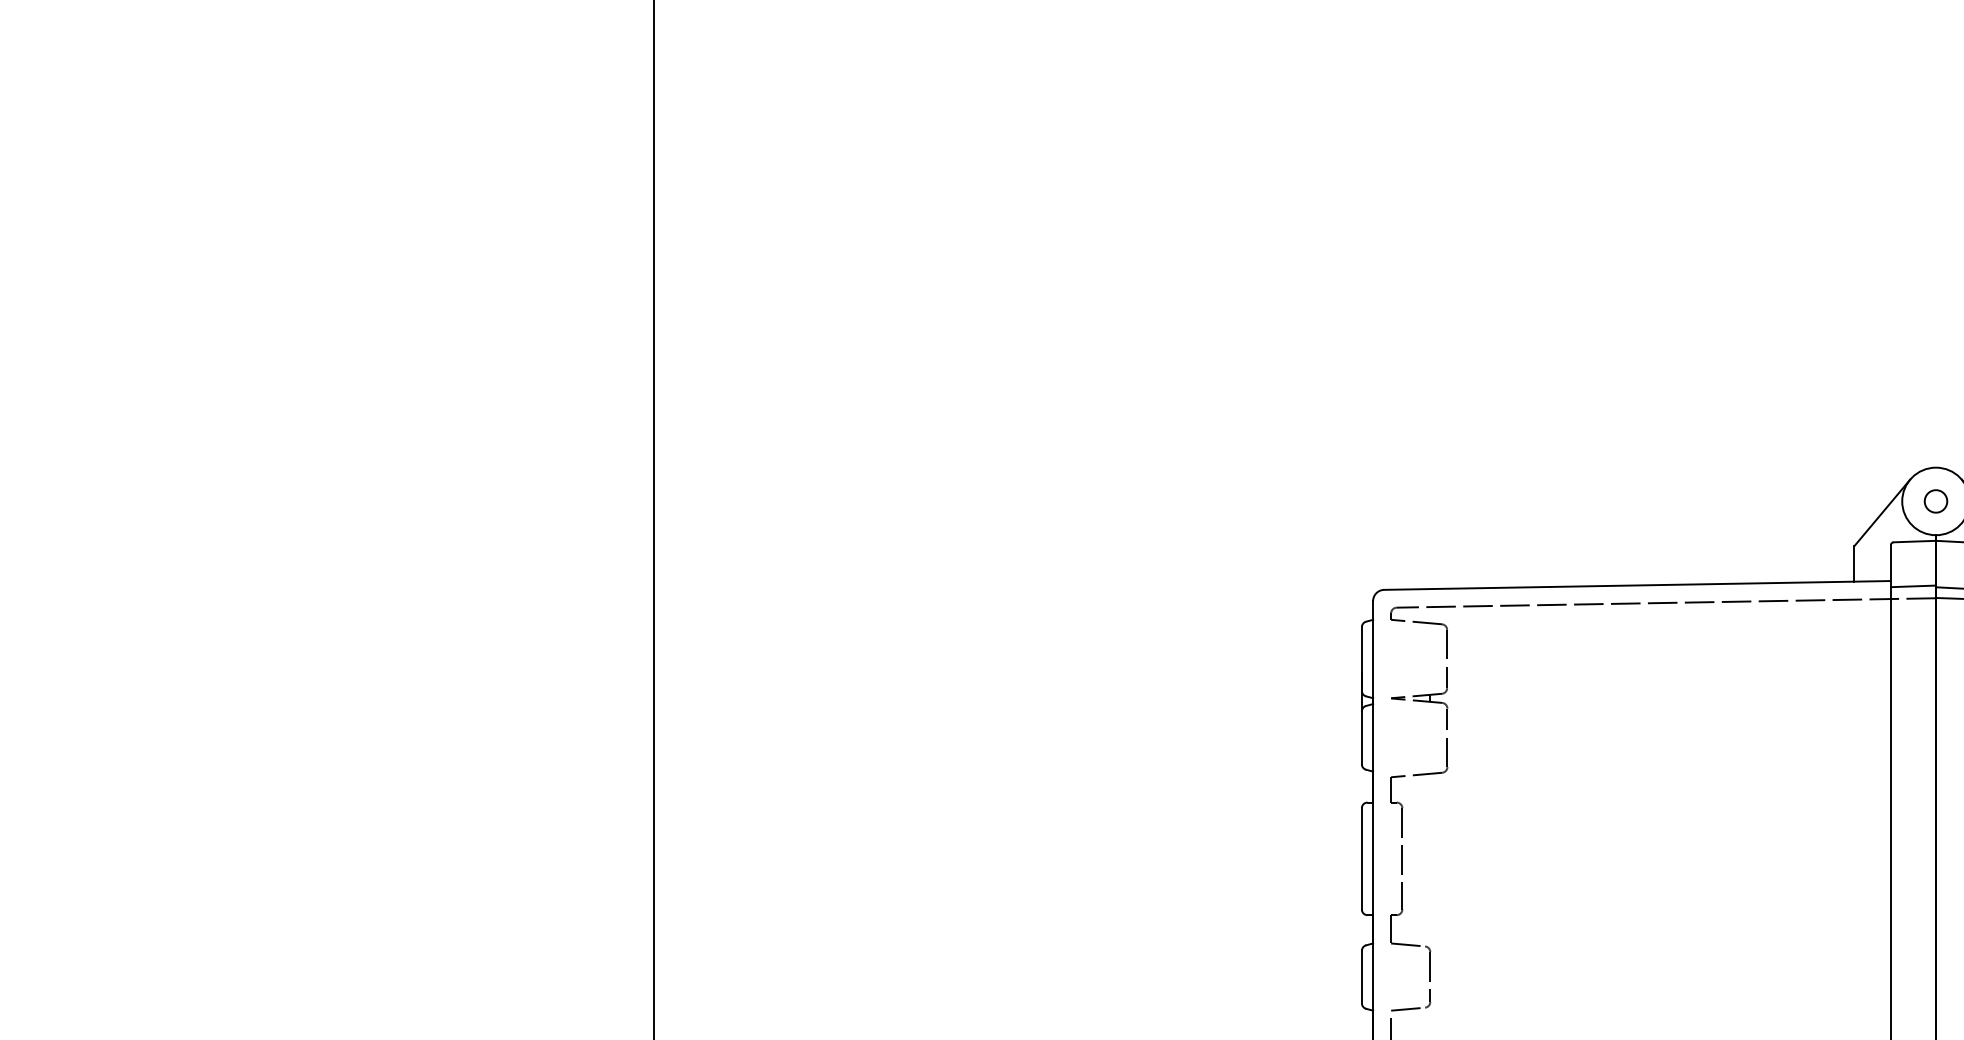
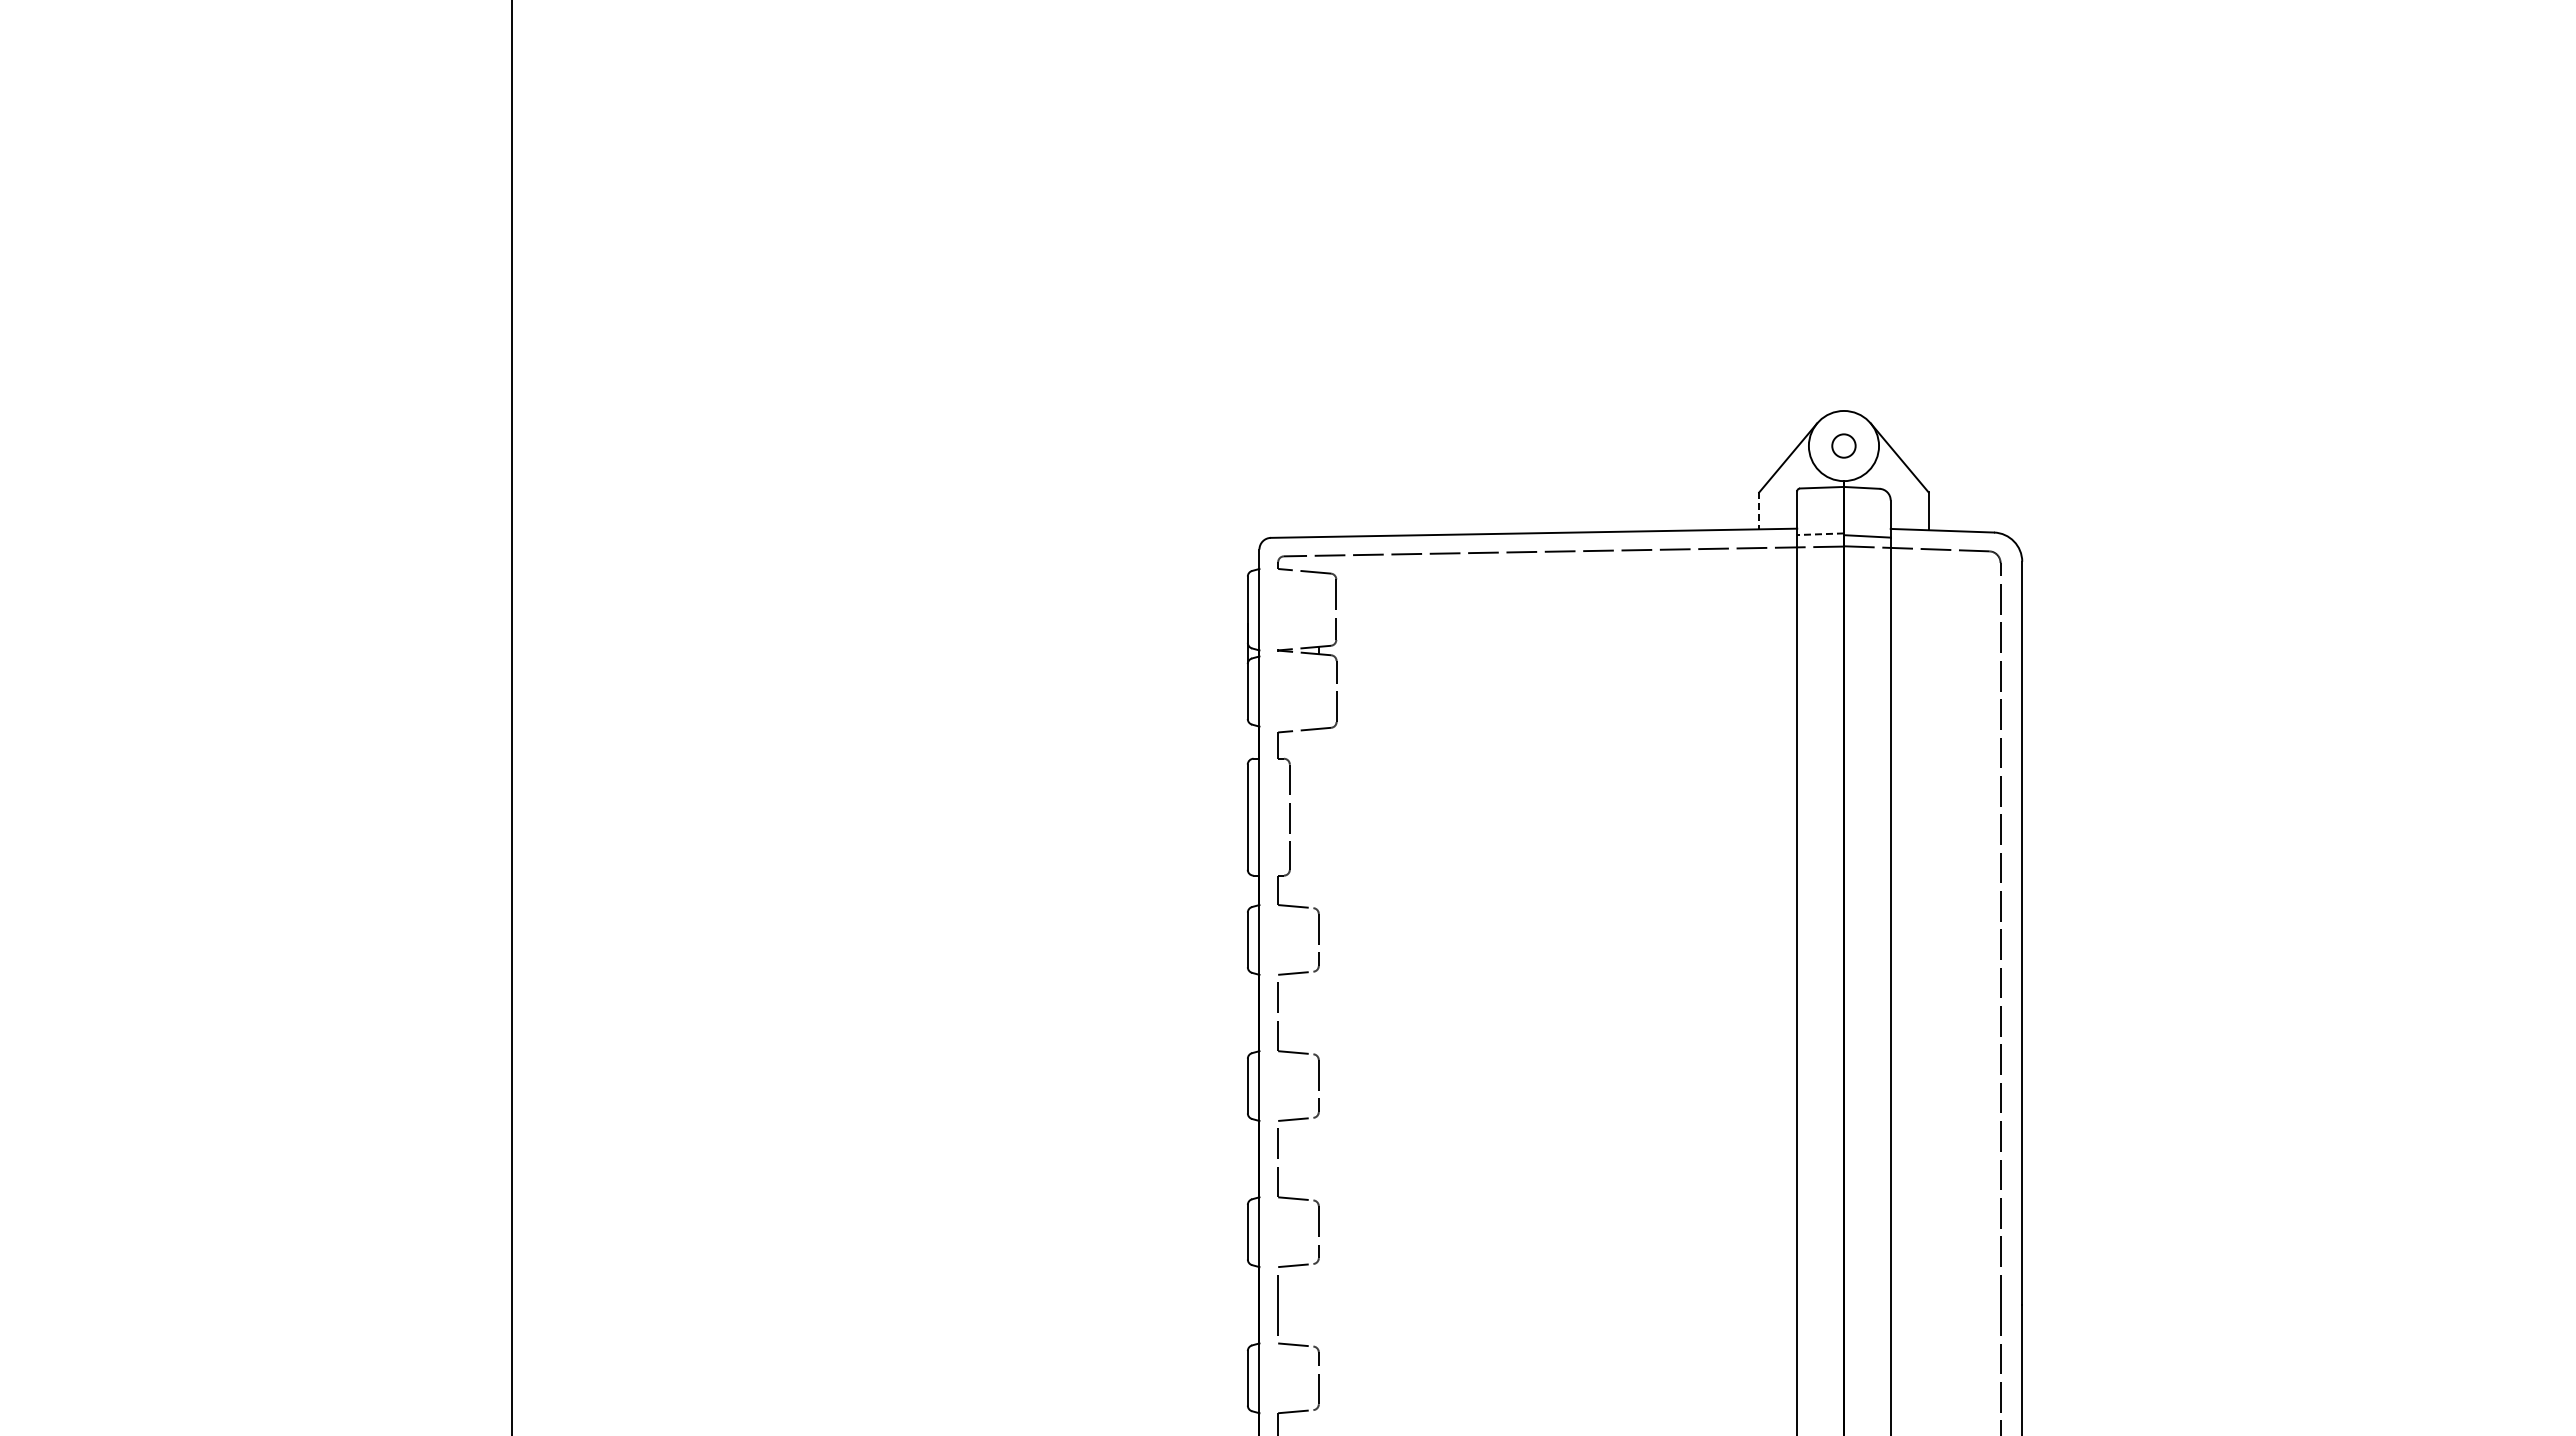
line: (1854, 564) -> (1759, 511), solid -> dashed
line: (1913, 586) -> (1820, 534), solid -> dashed

